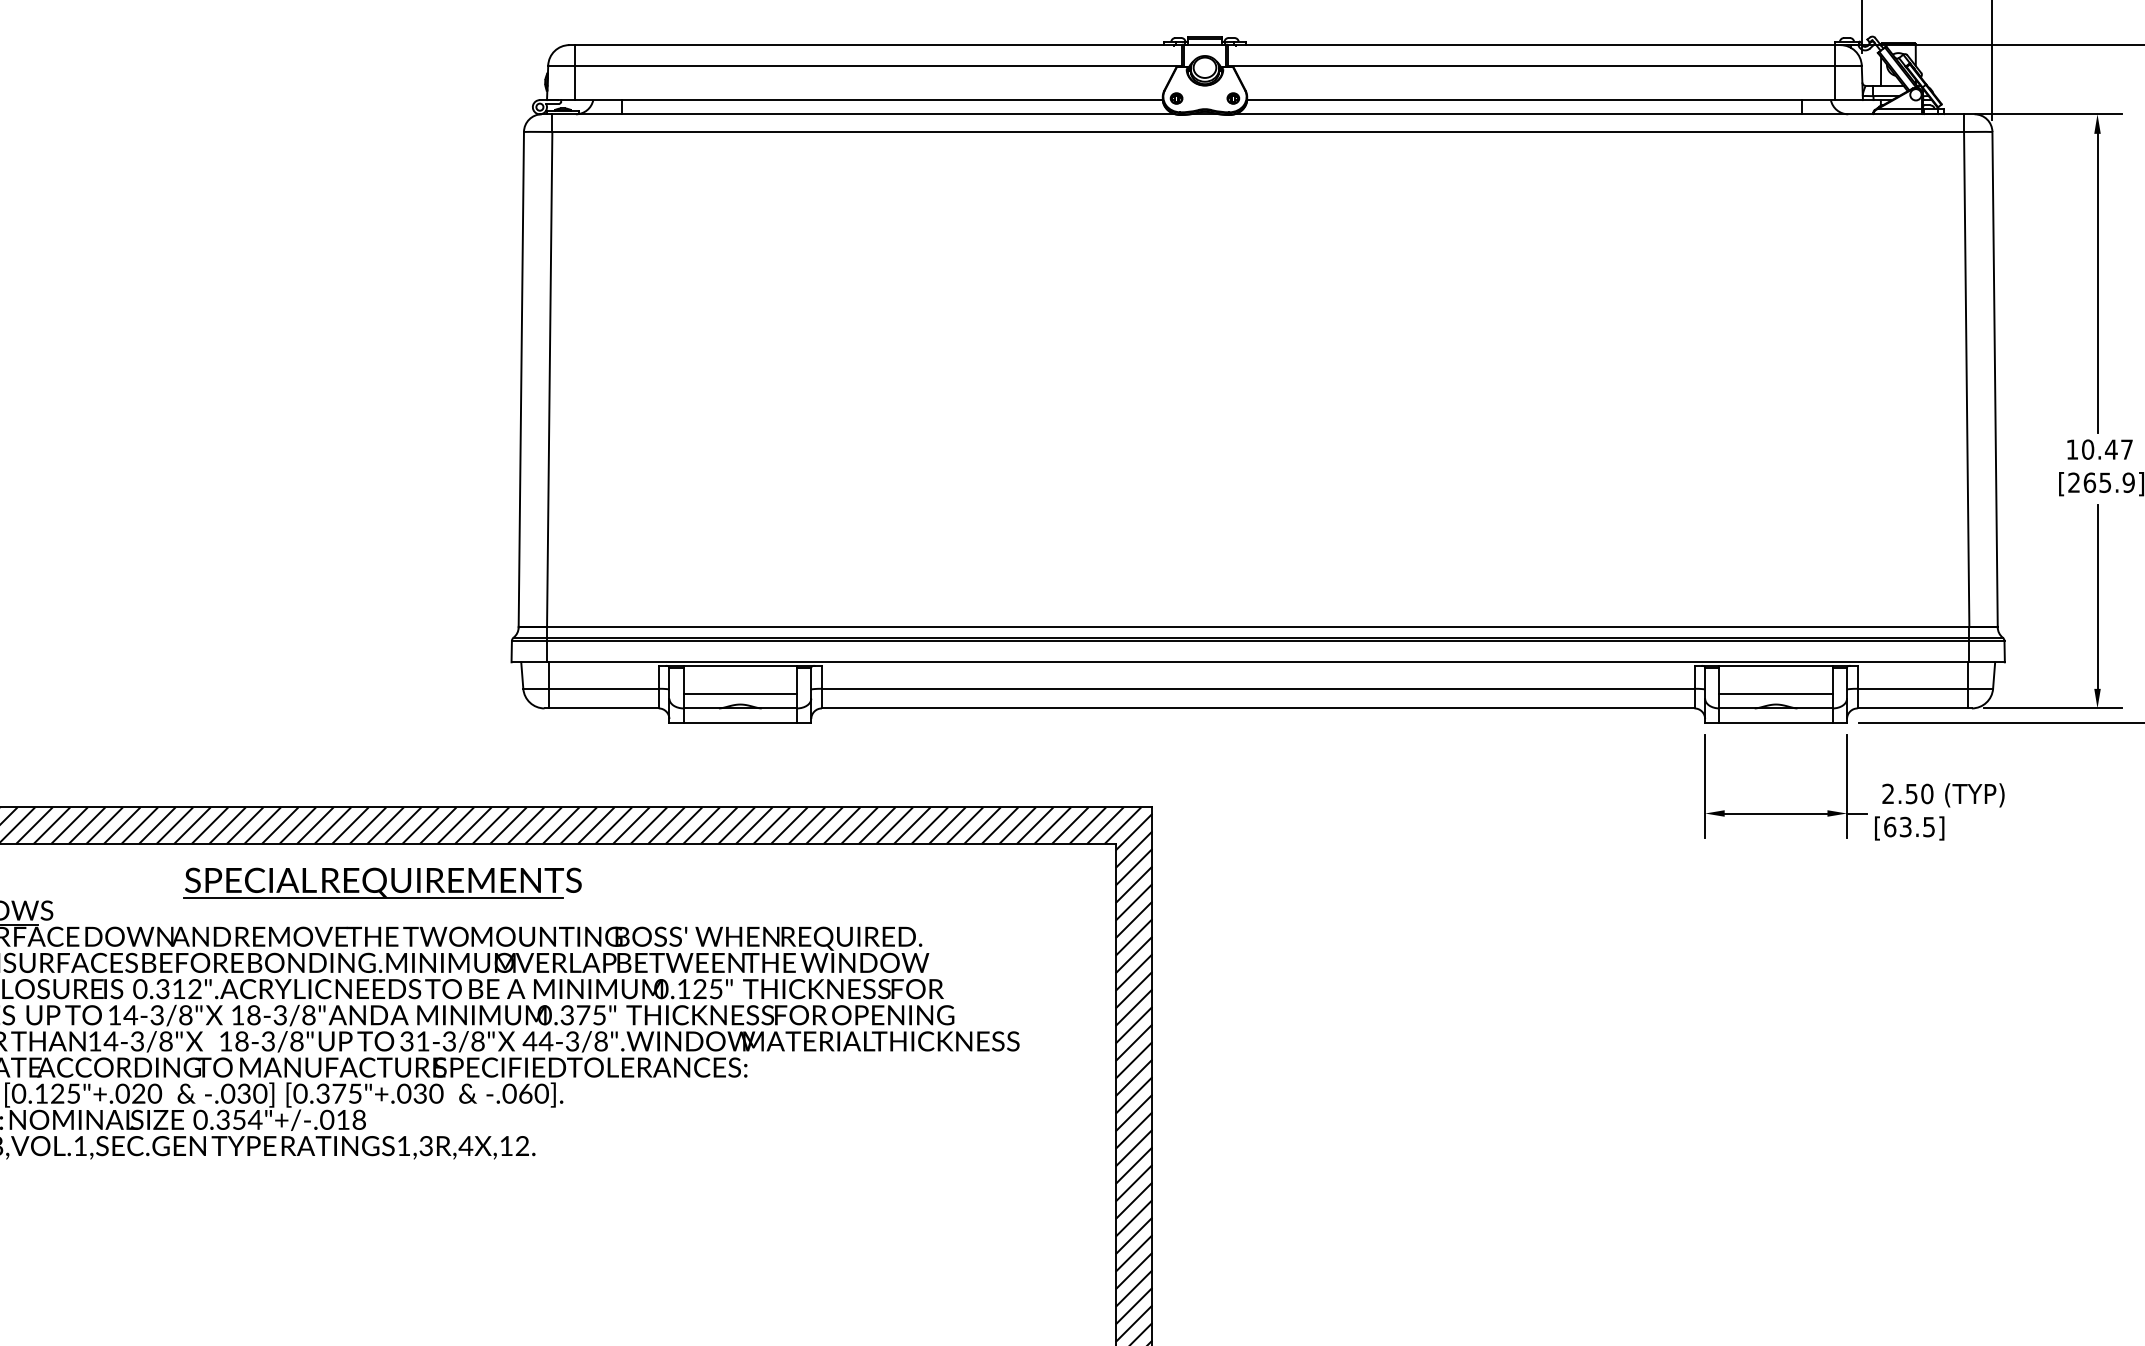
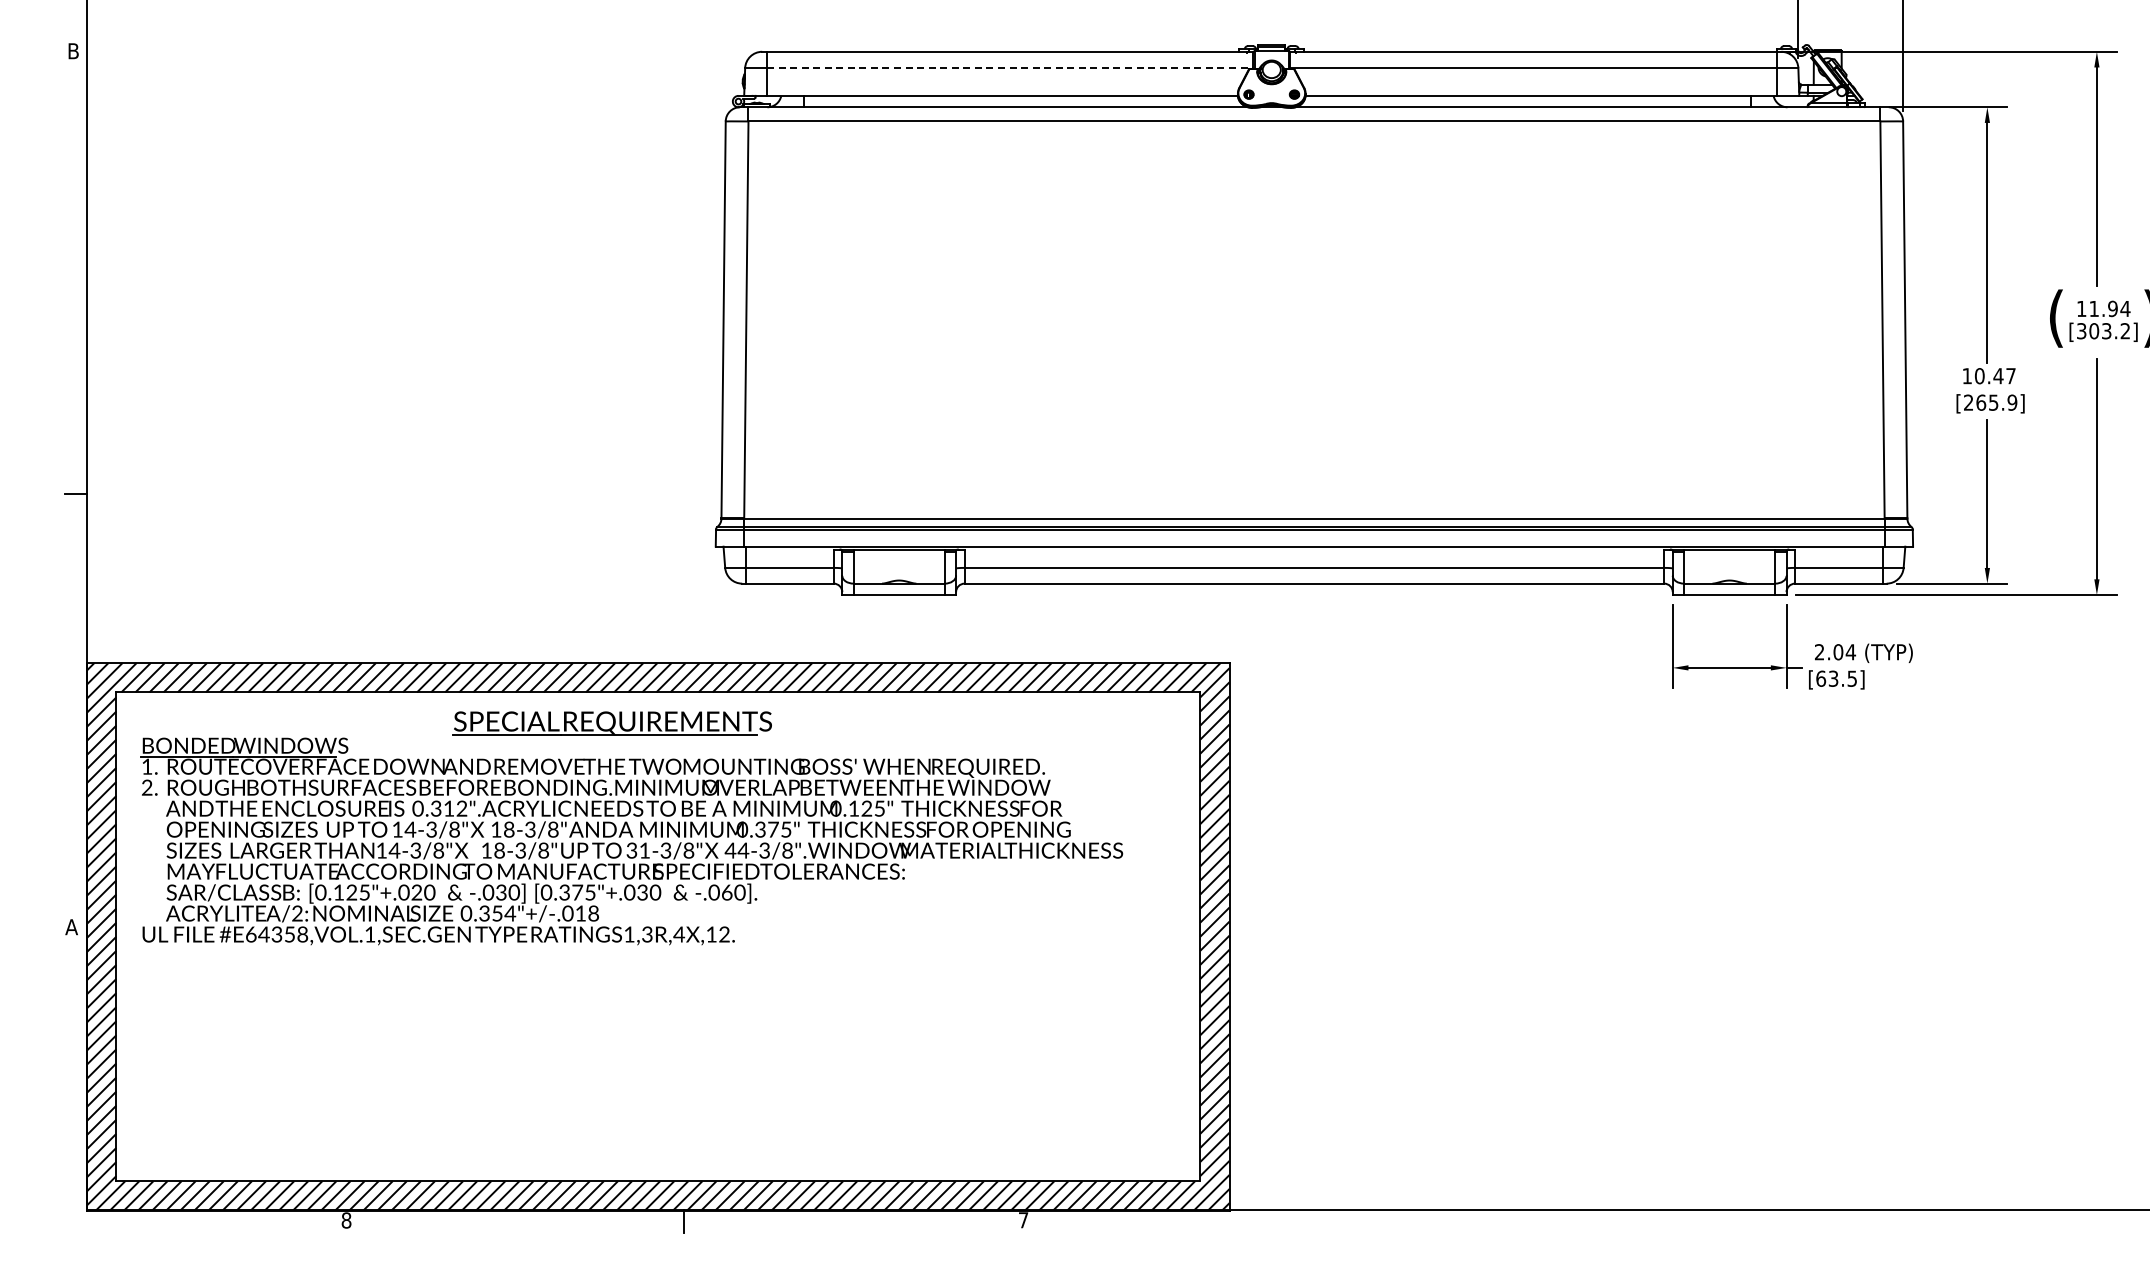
line: (879, 65) -> (1010, 68), solid -> dashed
line: (739, 694) -> (898, 572), removed
line: (1775, 694) -> (1729, 572), removed
text: (1919, 794) -> (1844, 652), 2.50 -> 2.04

